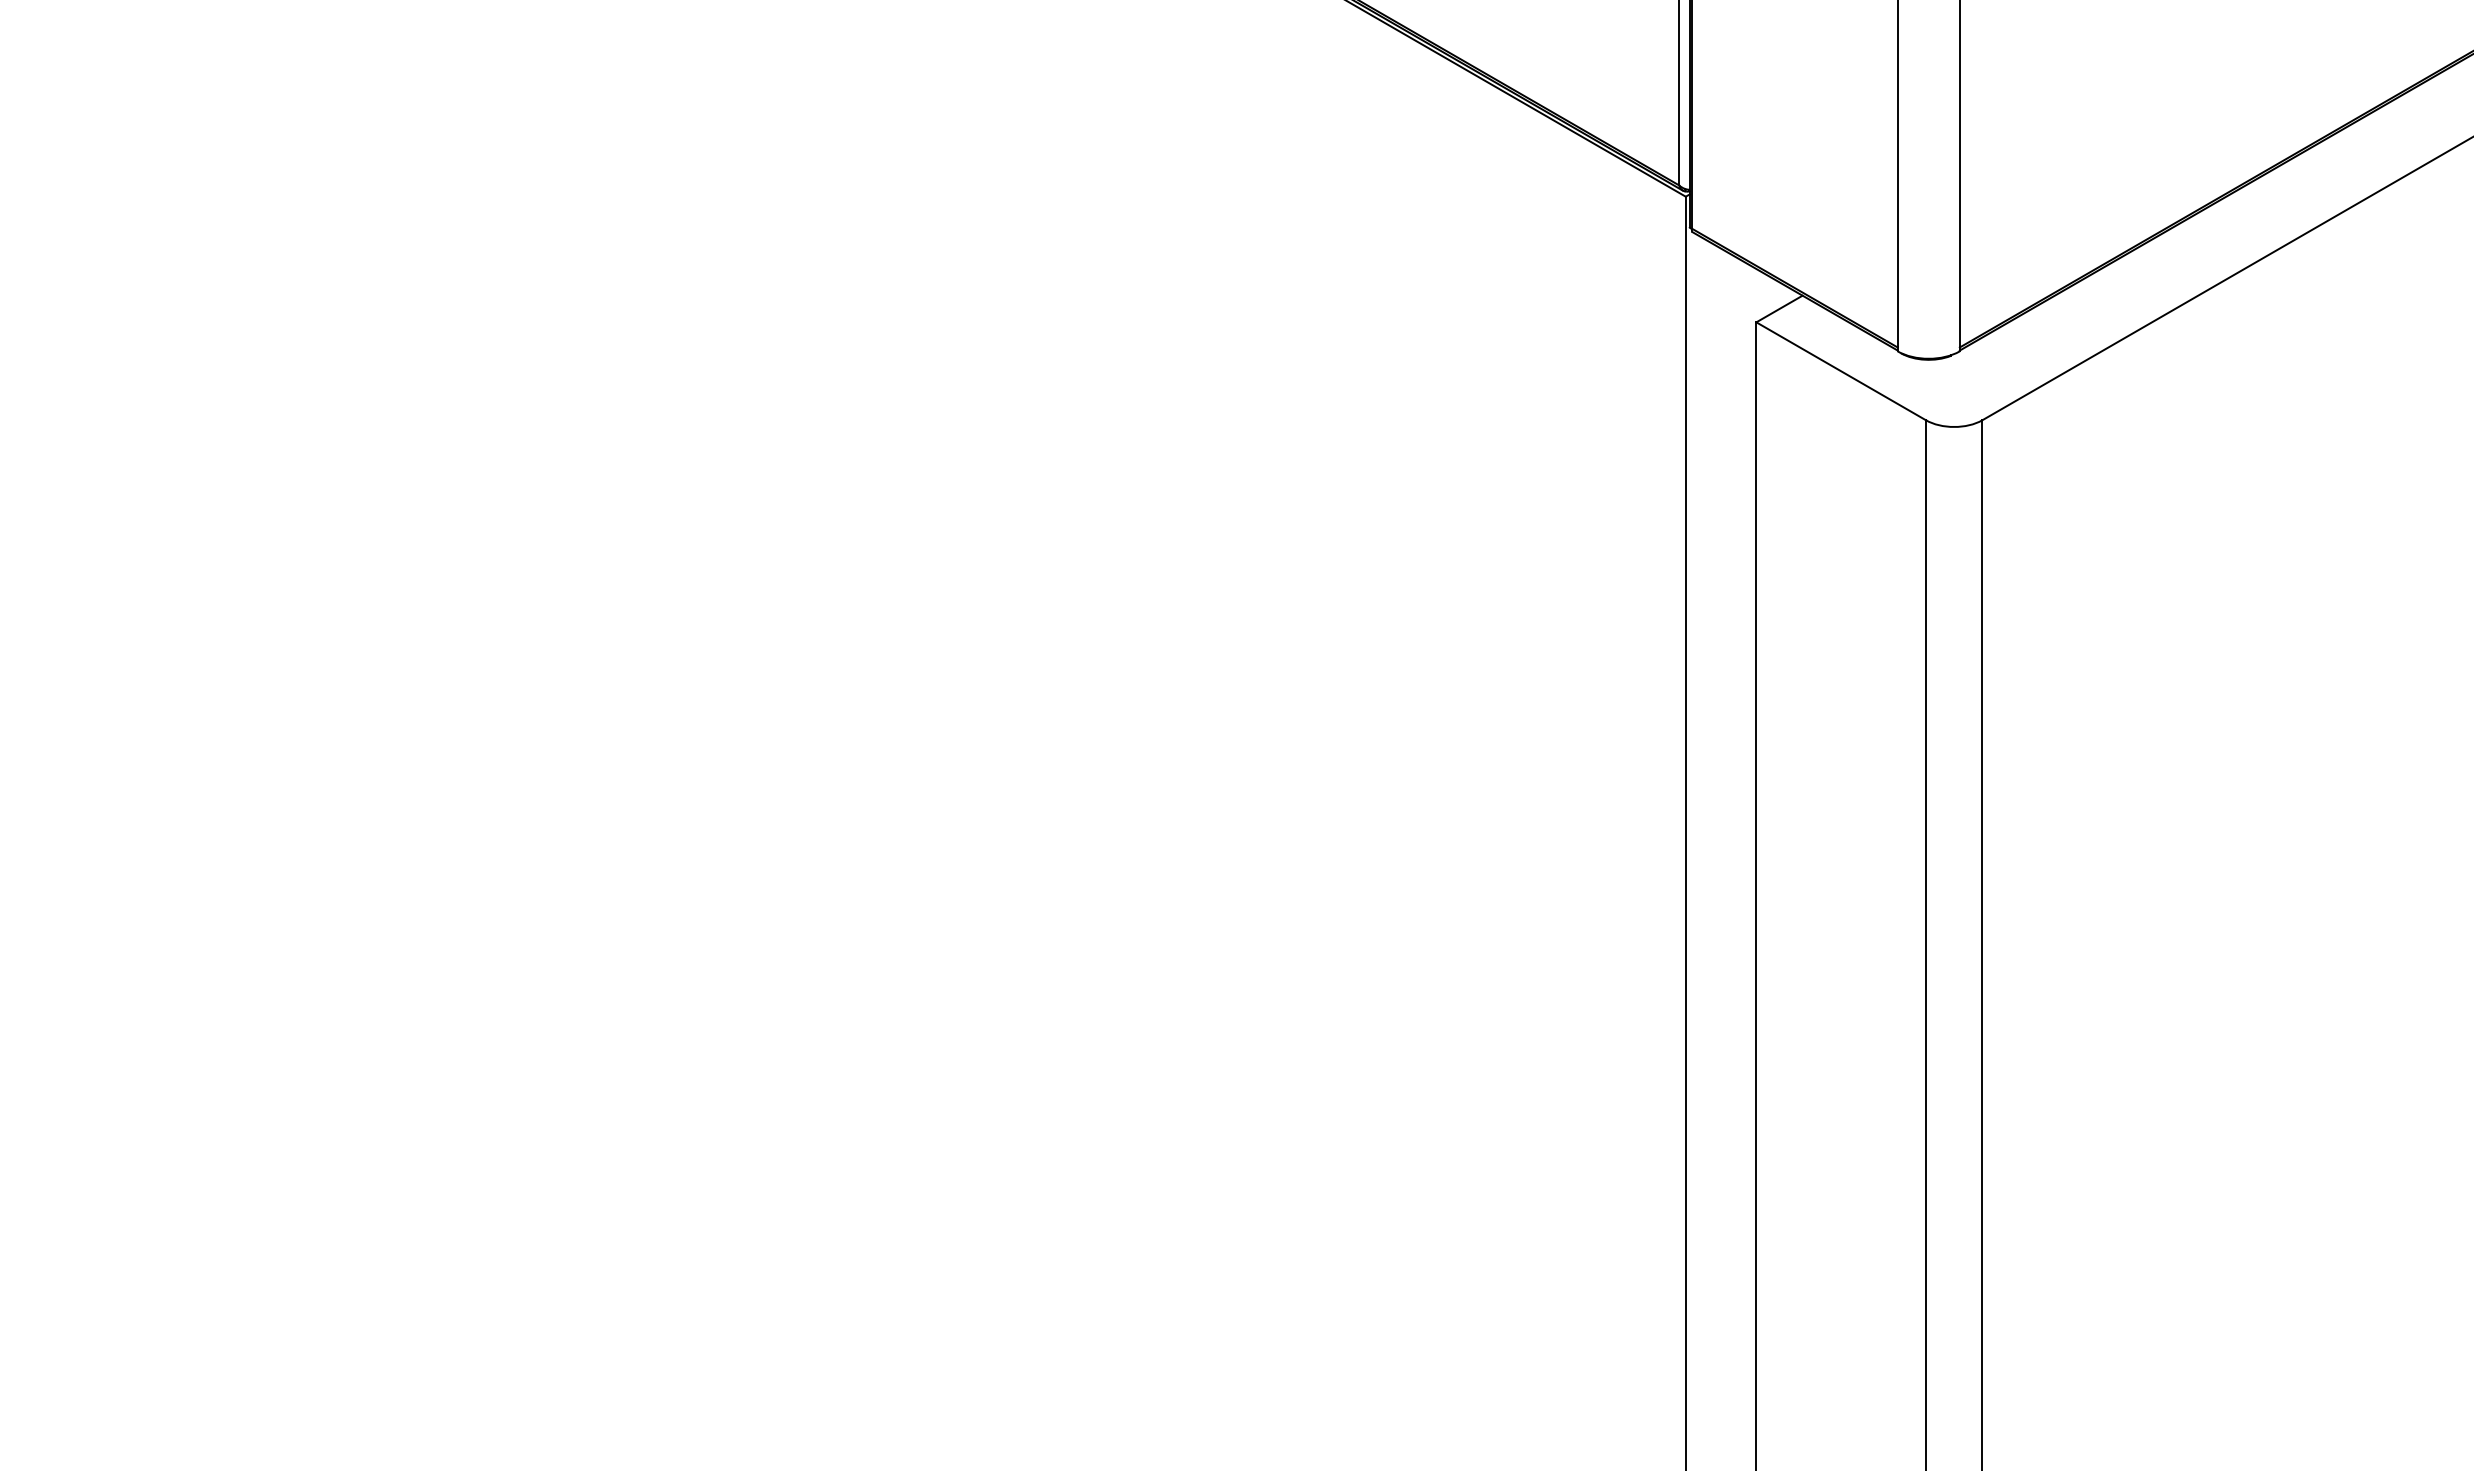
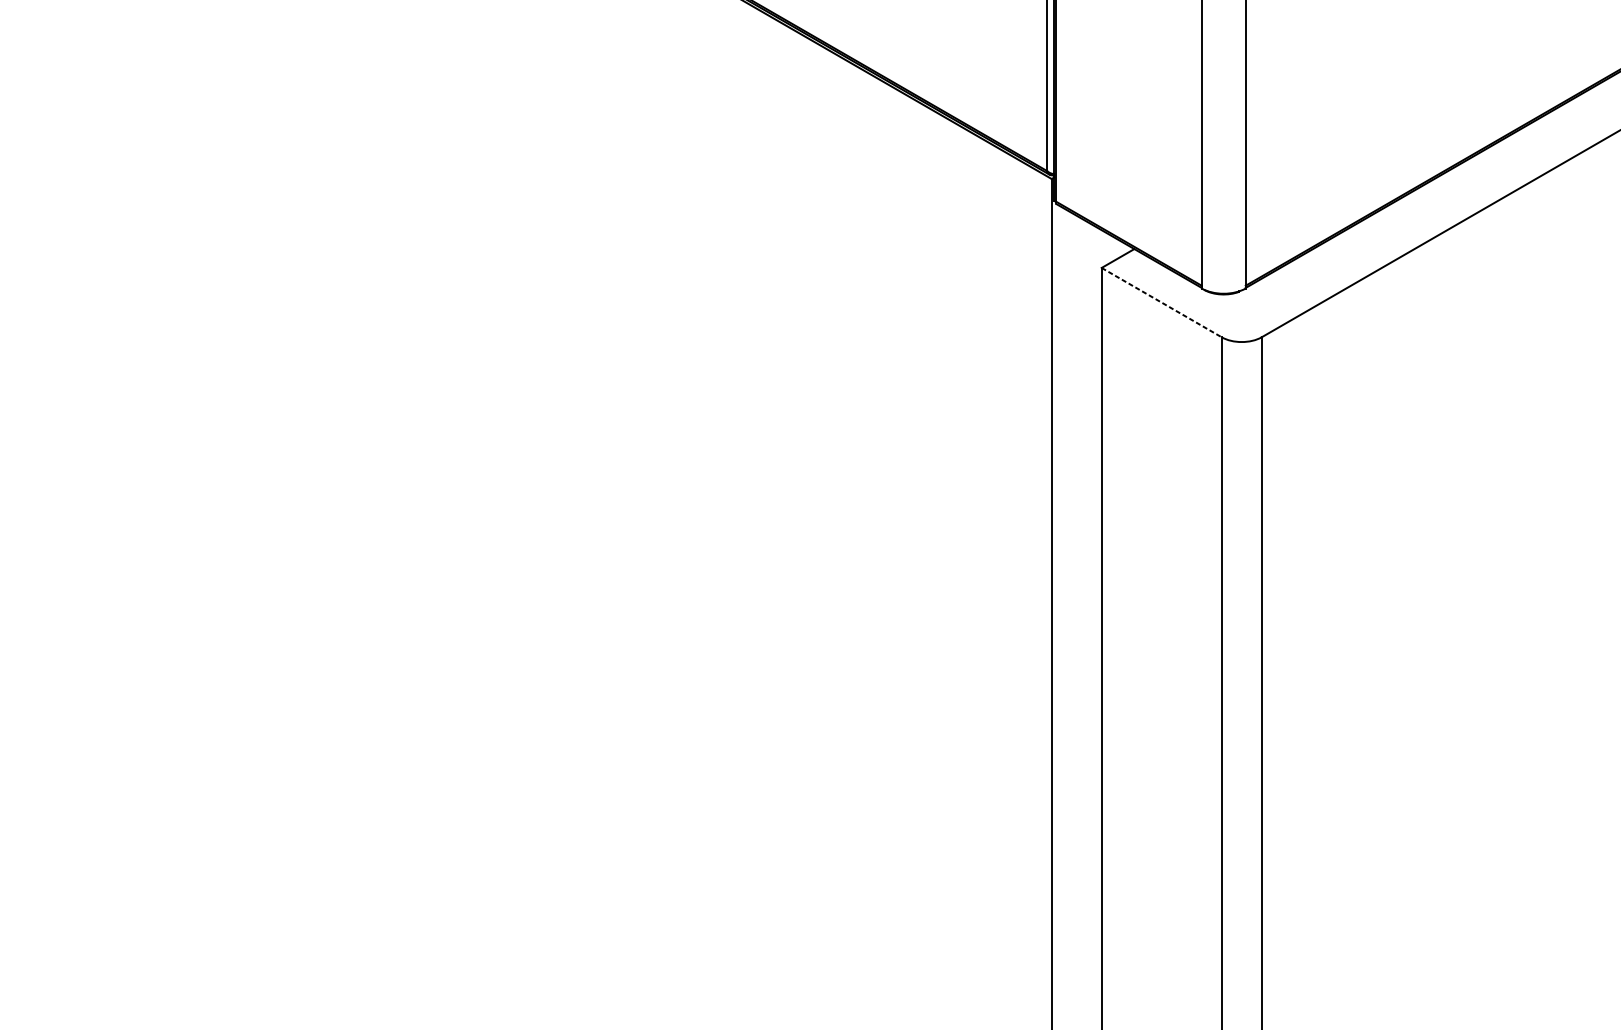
line: (1841, 371) -> (1161, 302), solid -> dashed

